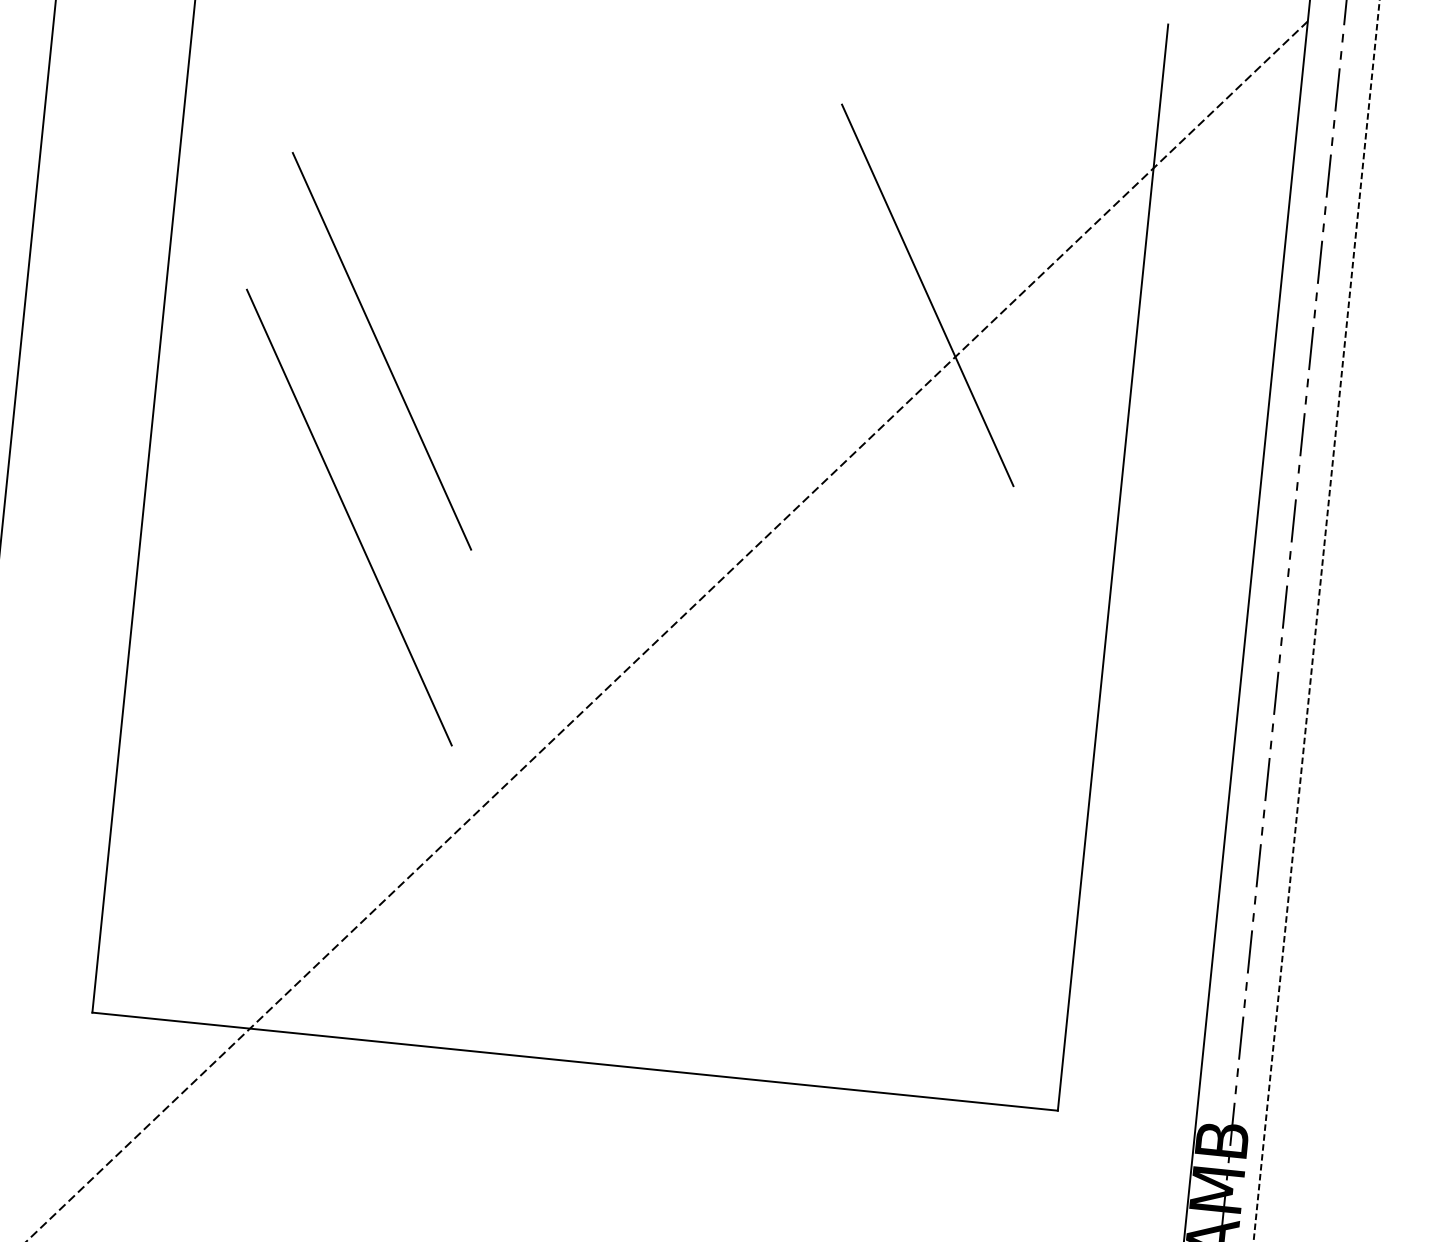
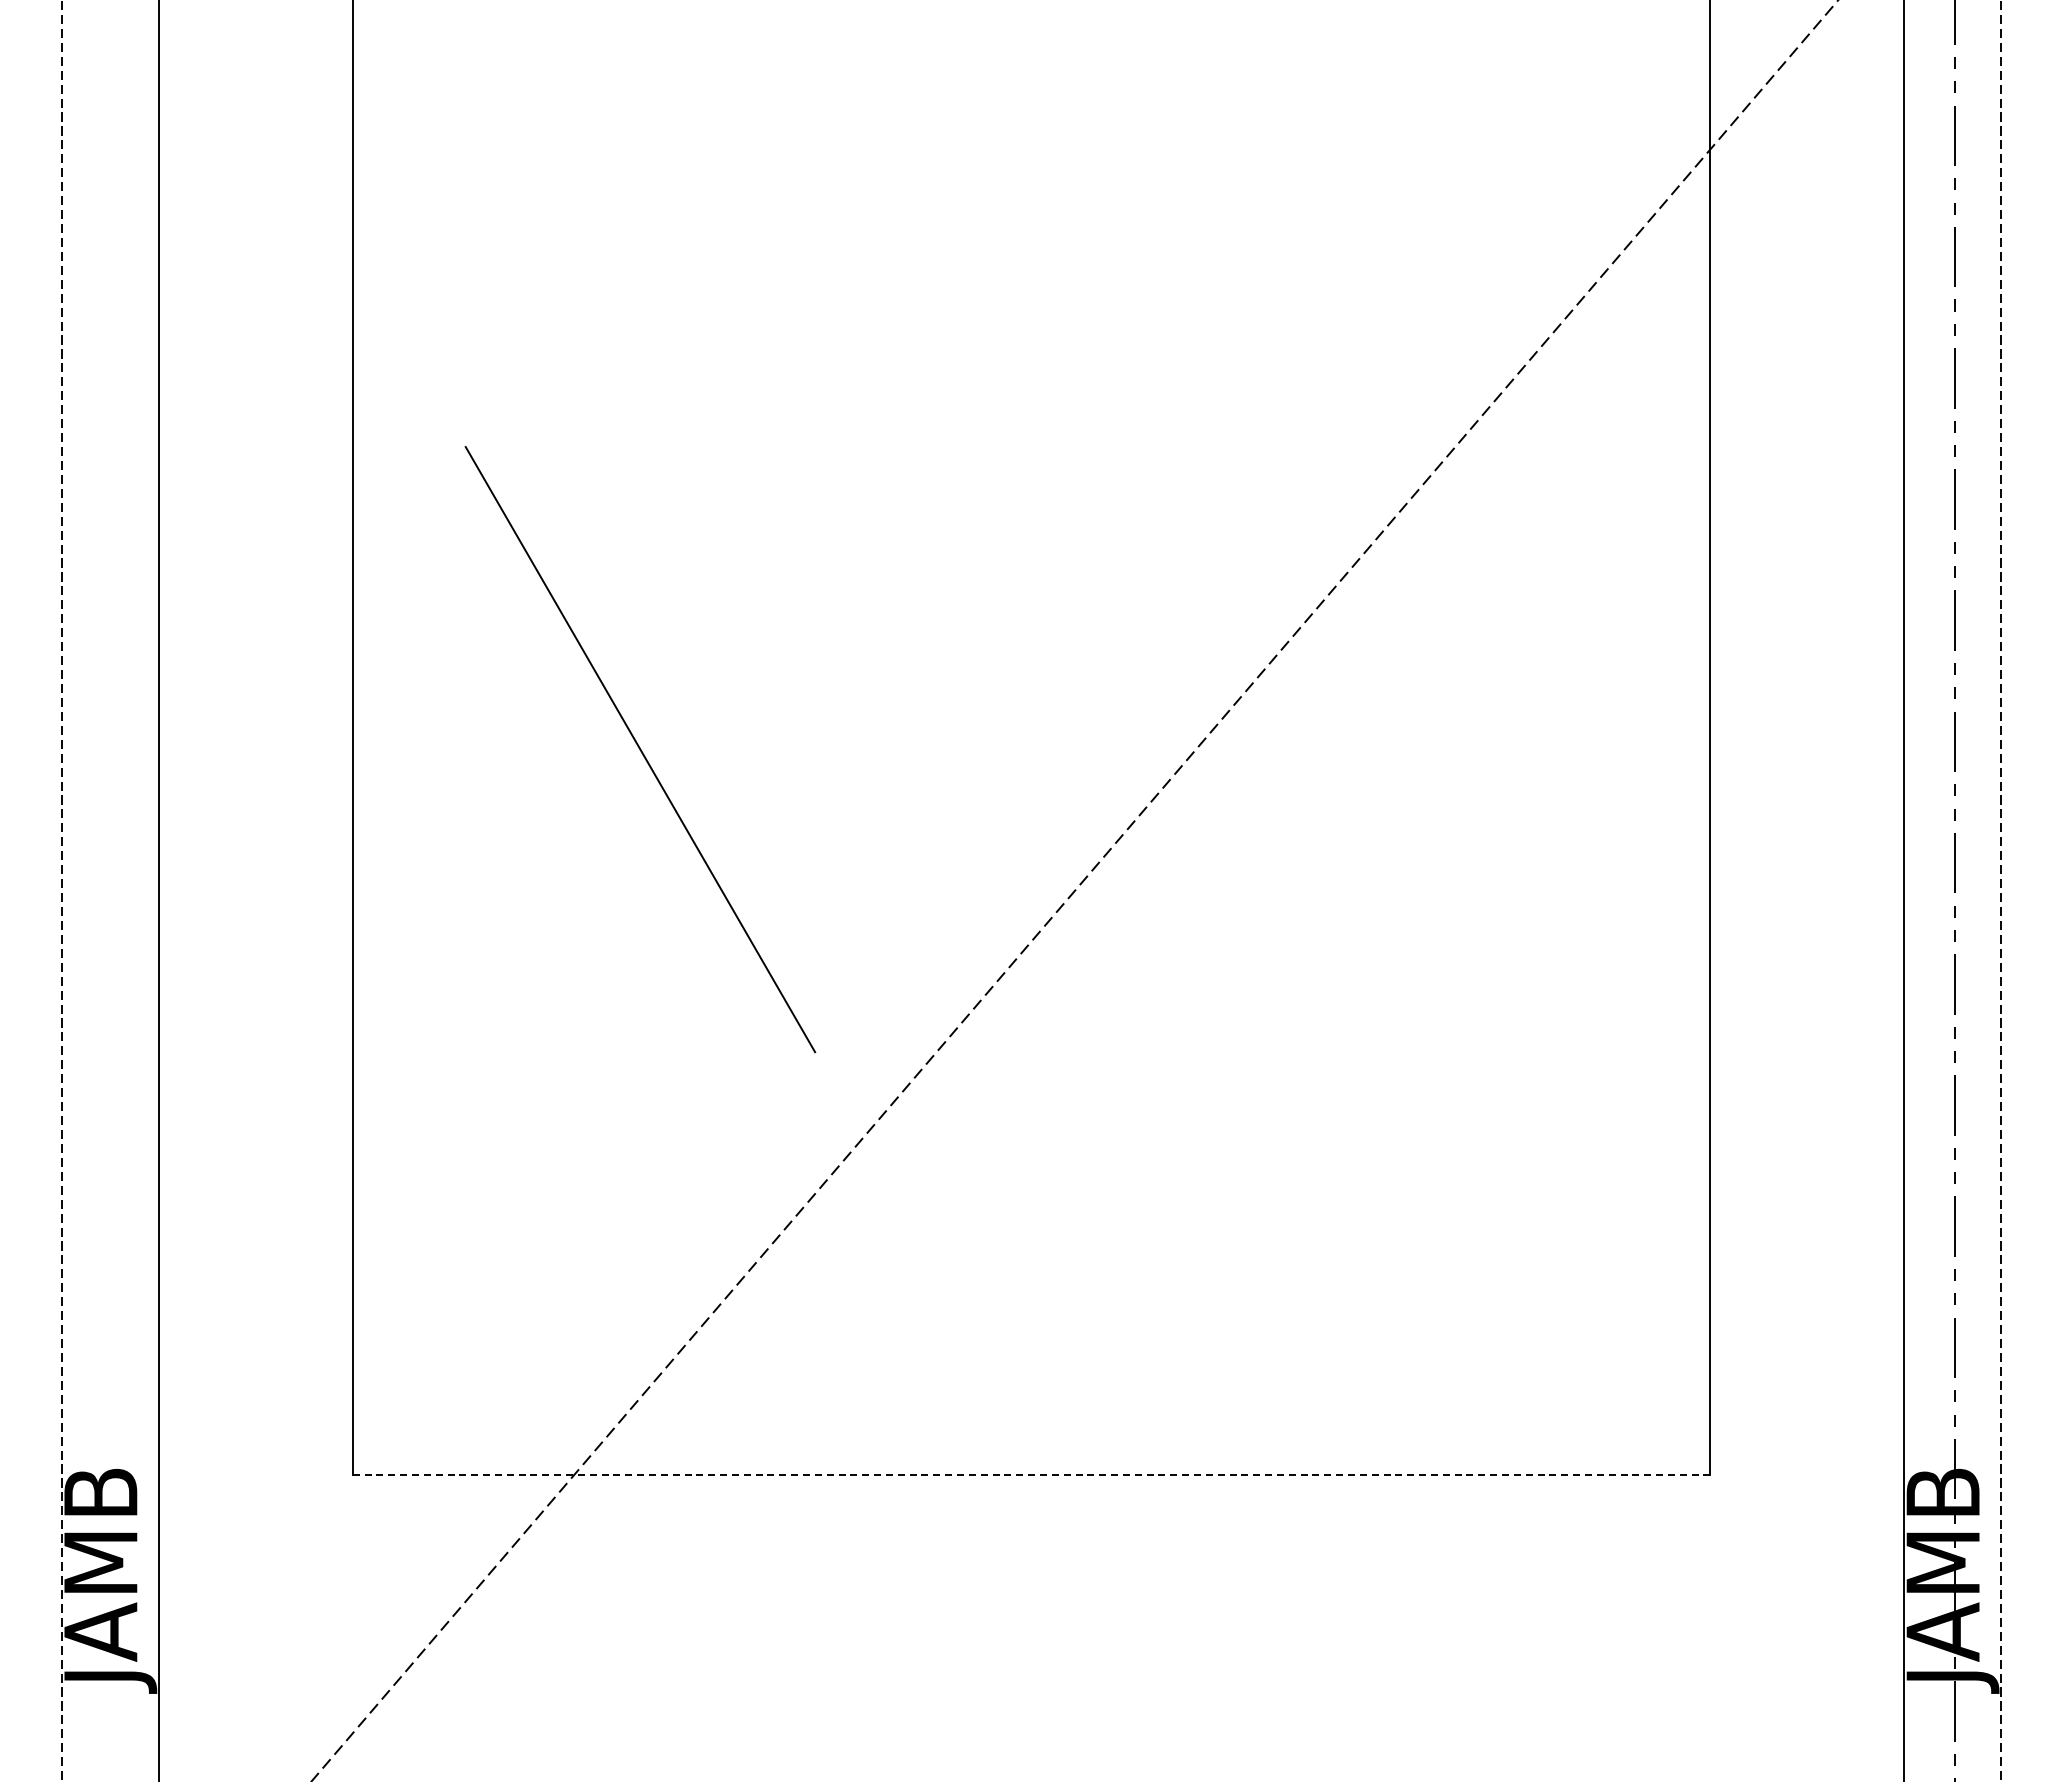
line: (927, 295) -> (1413, 358), removed
line: (382, 351) -> (662, 513), removed
line: (575, 1061) -> (1031, 1474), solid -> dashed

